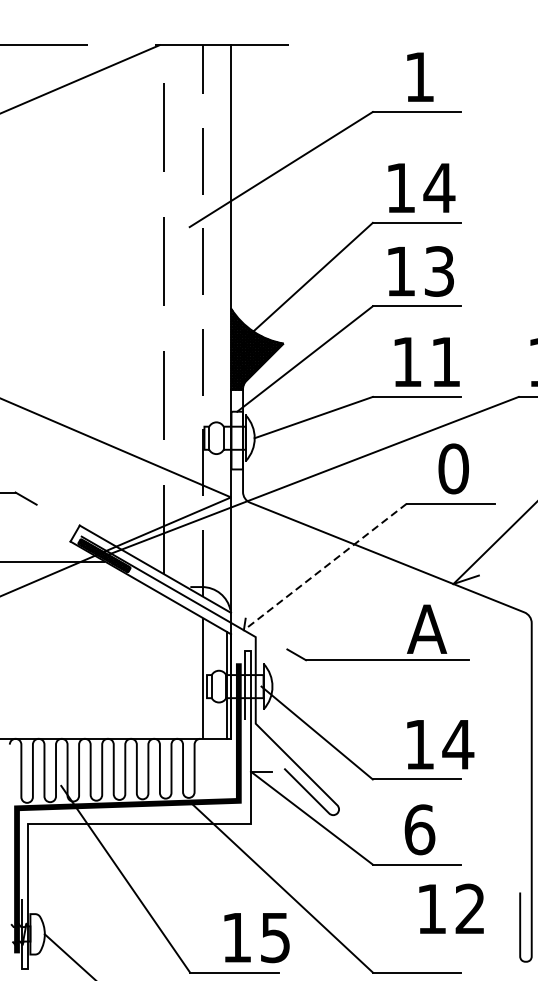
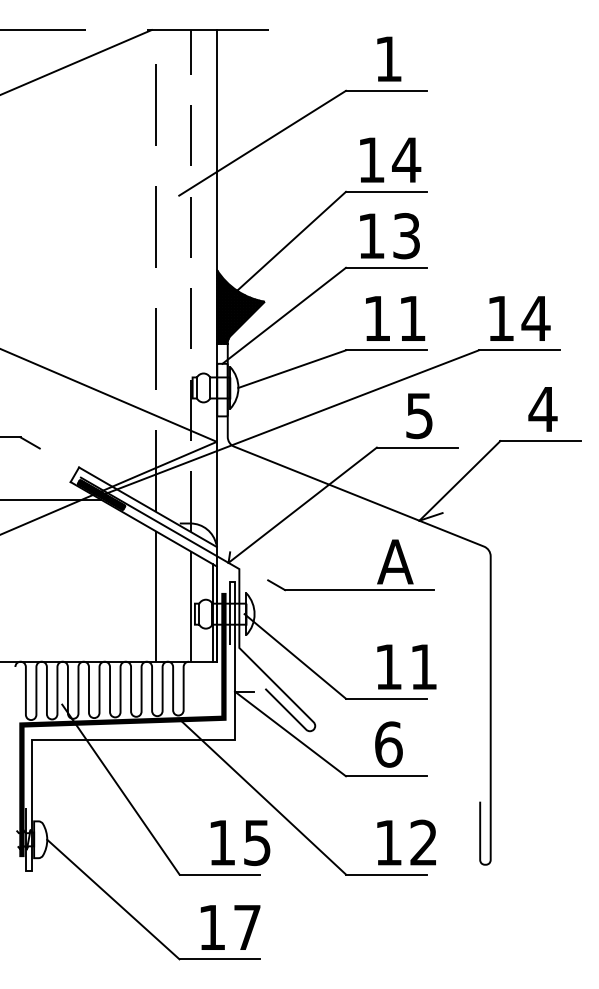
text: (453, 468) -> (419, 415), 0 -> 5
line: (325, 567) -> (302, 505), dashed -> solid
line: (163, 667) -> (155, 596), added
text: (457, 744) -> (423, 666), 14 -> 11
text: (451, 908) -> (406, 842), moved

